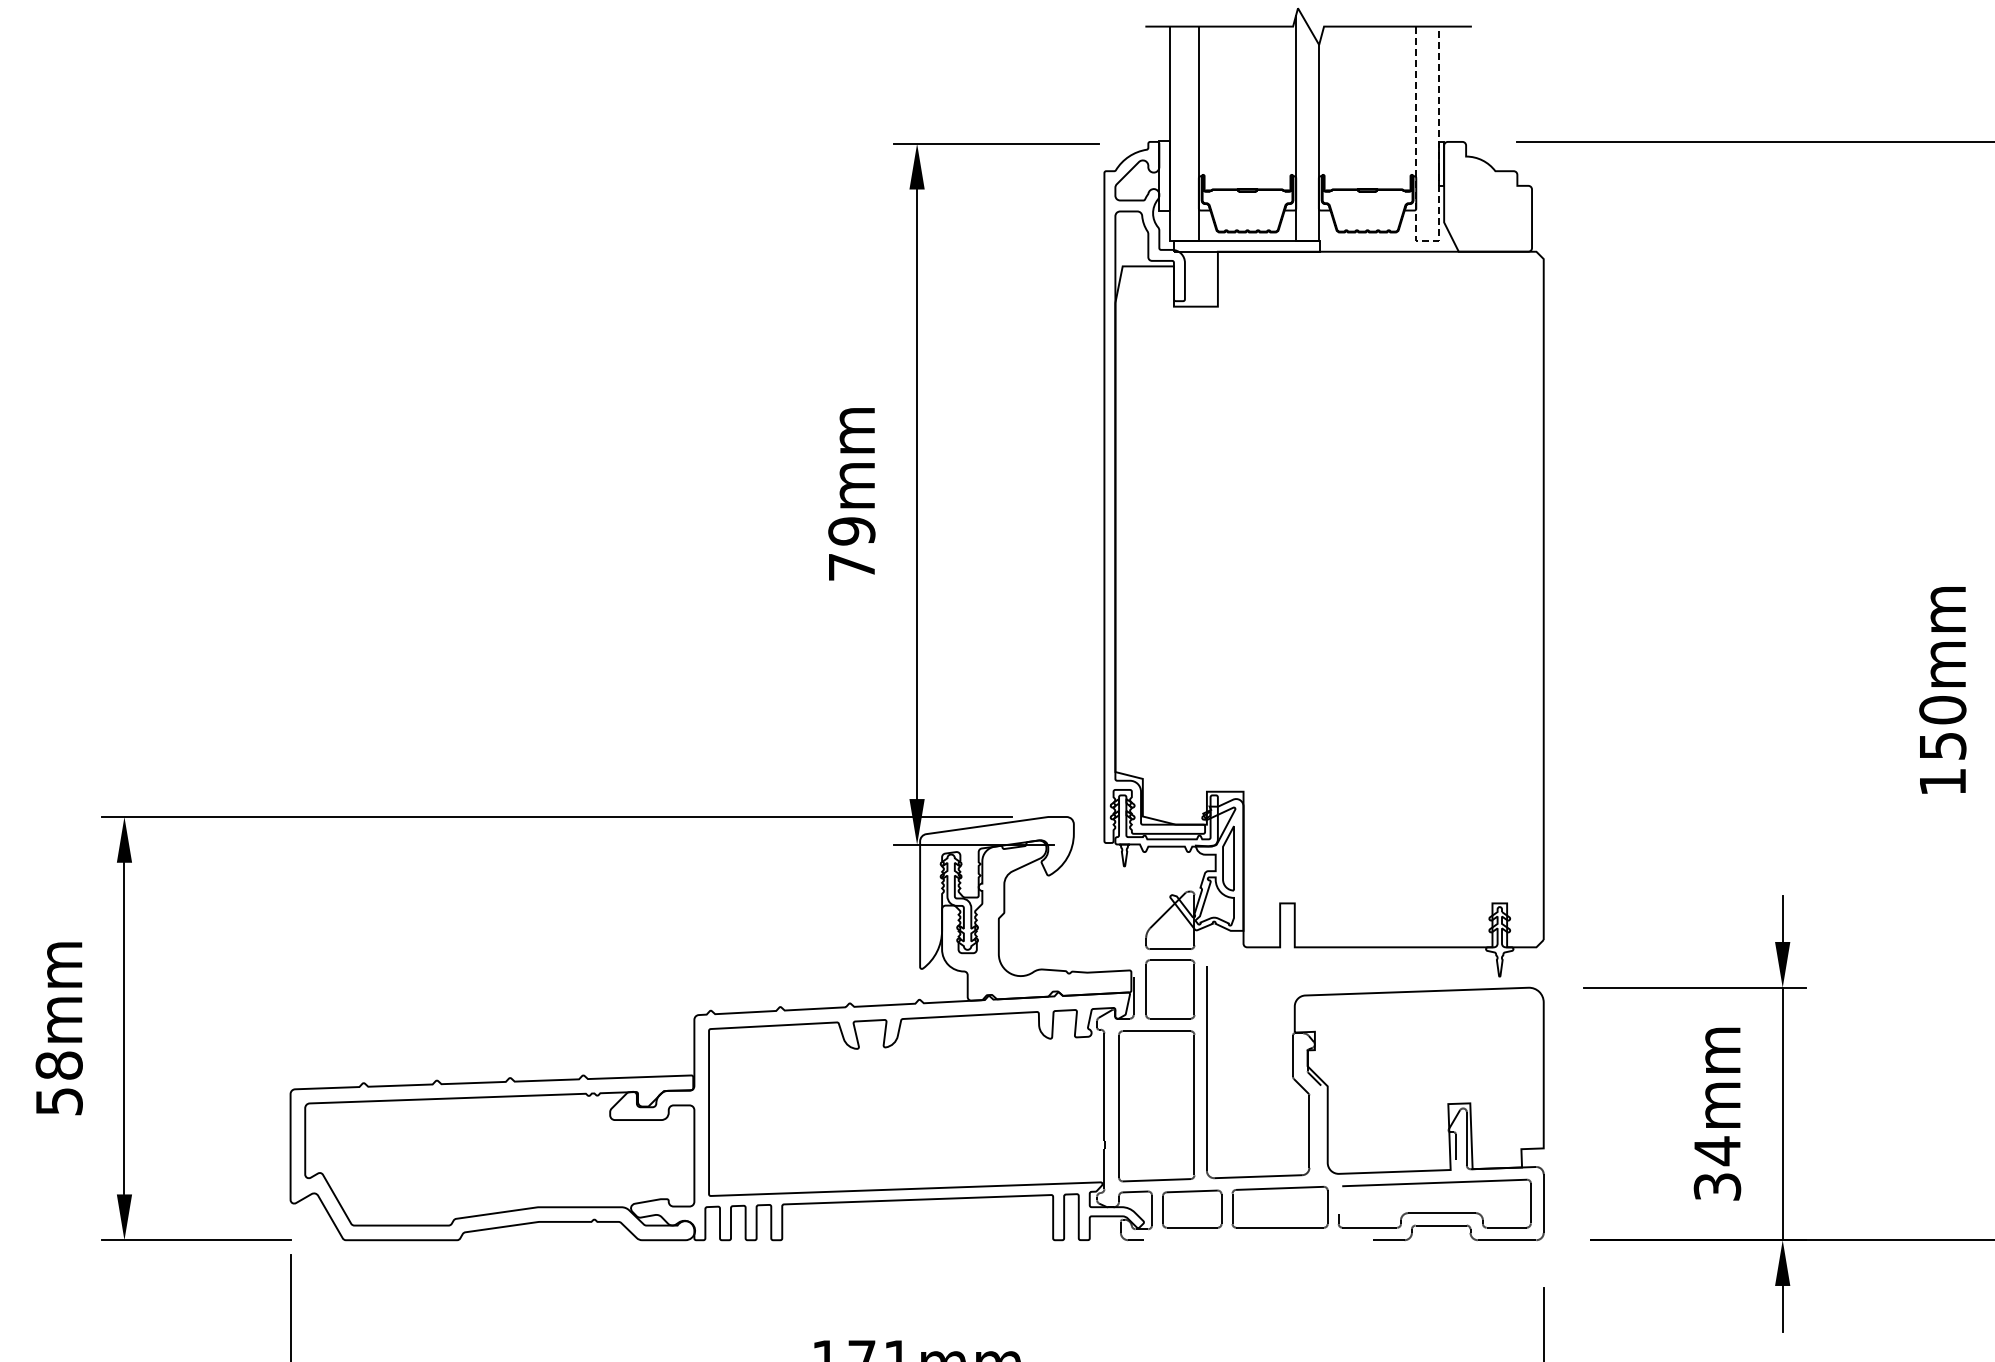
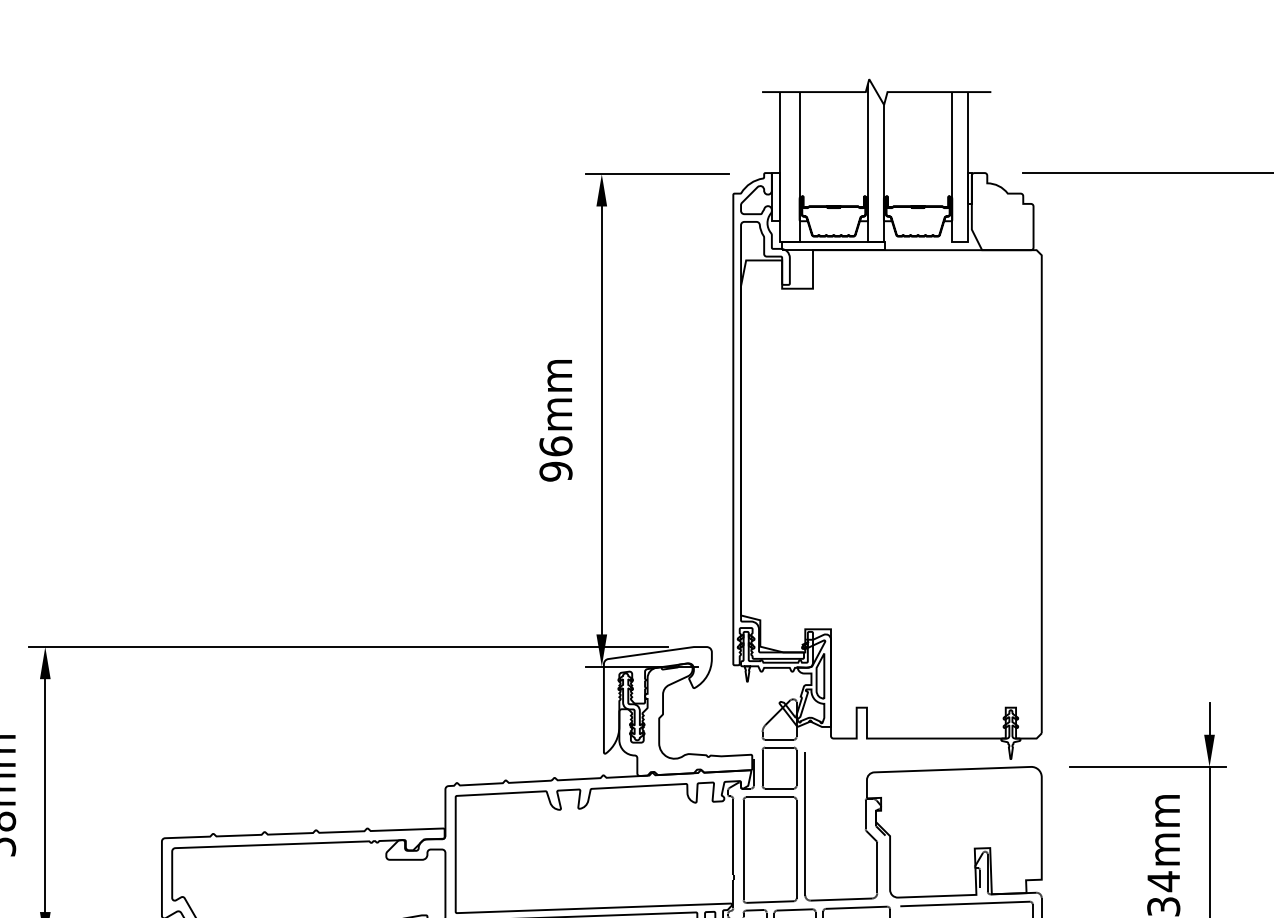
line: (1428, 240) -> (960, 242), dashed -> solid
text: (851, 548) -> (555, 458), 79mm -> 96mm

